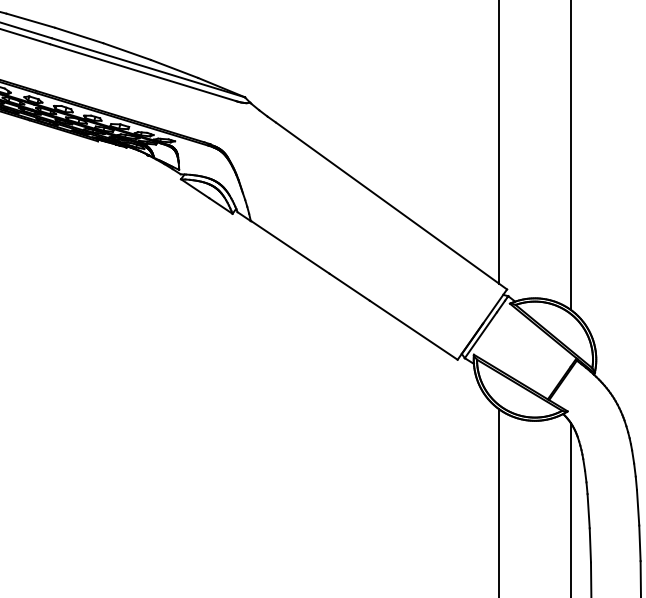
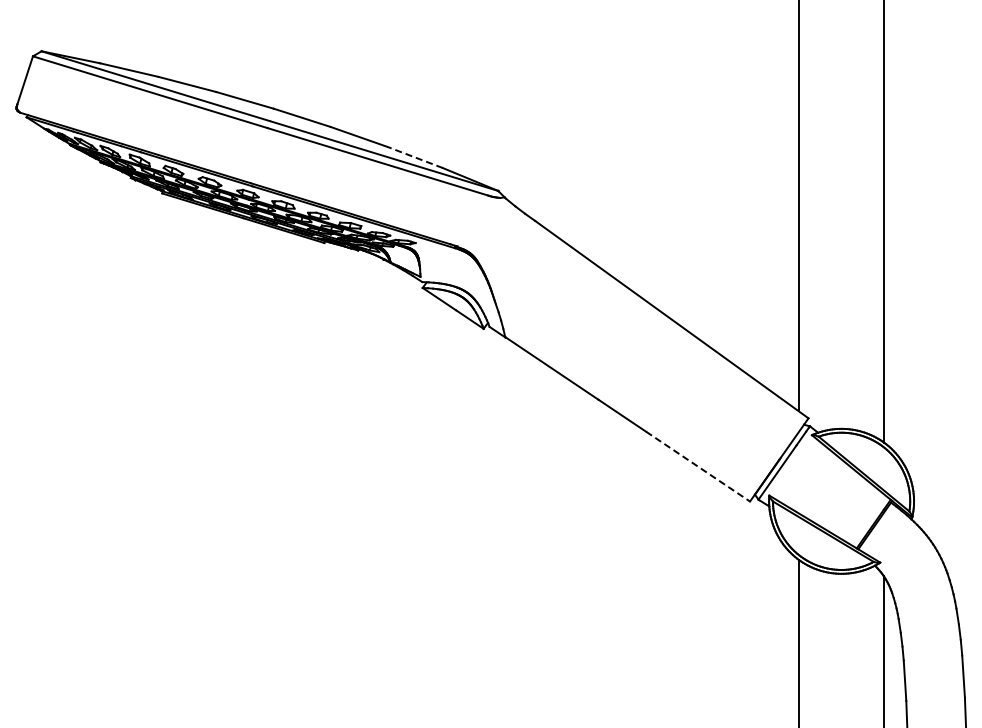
line: (174, 69) -> (415, 157), solid -> dashed
line: (414, 330) -> (698, 466), solid -> dashed

